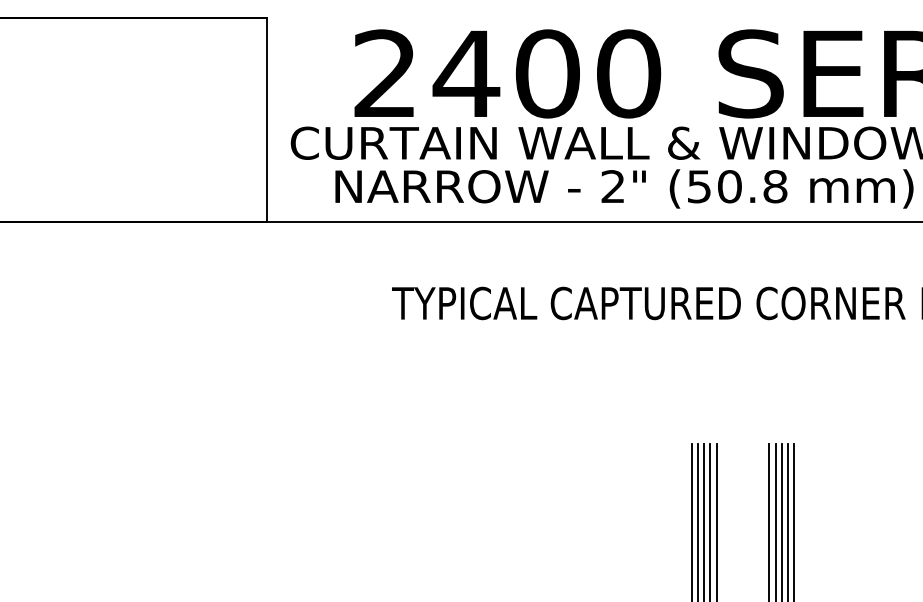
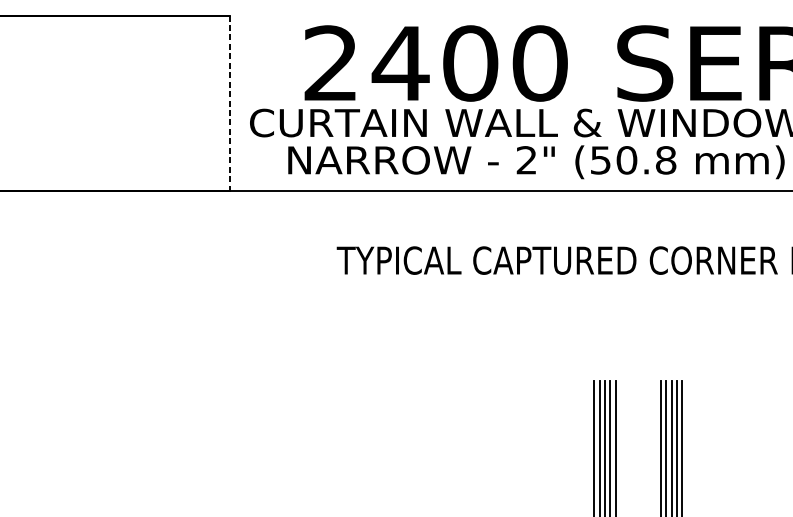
line: (267, 120) -> (229, 103), solid -> dashed

